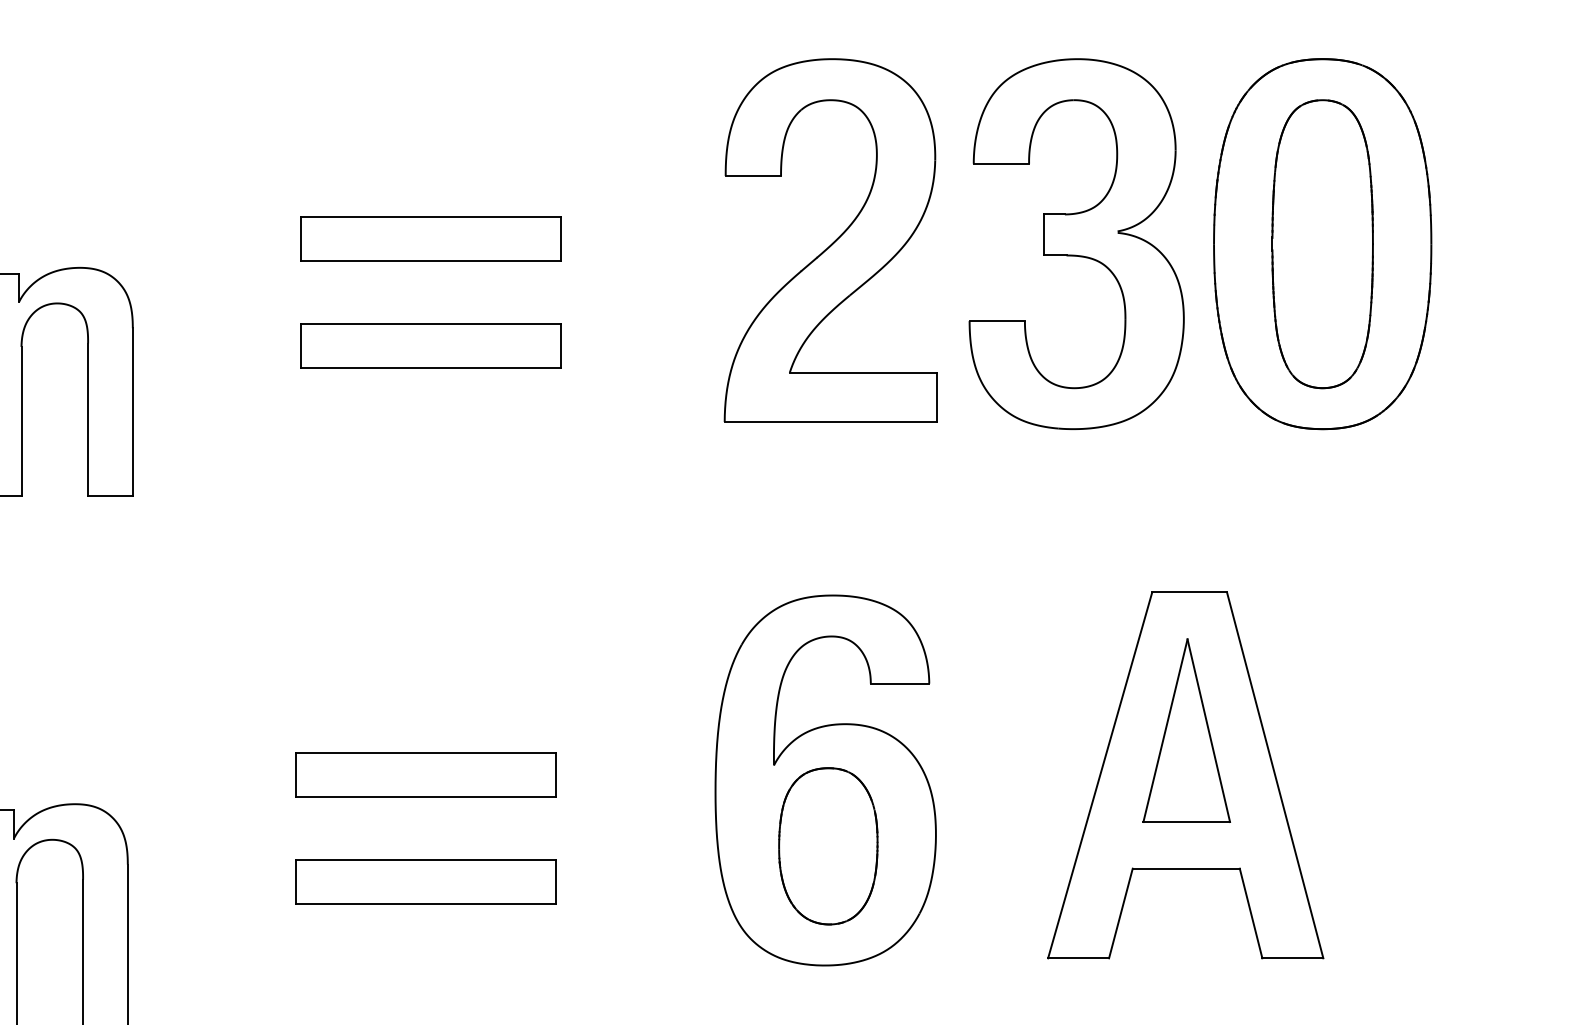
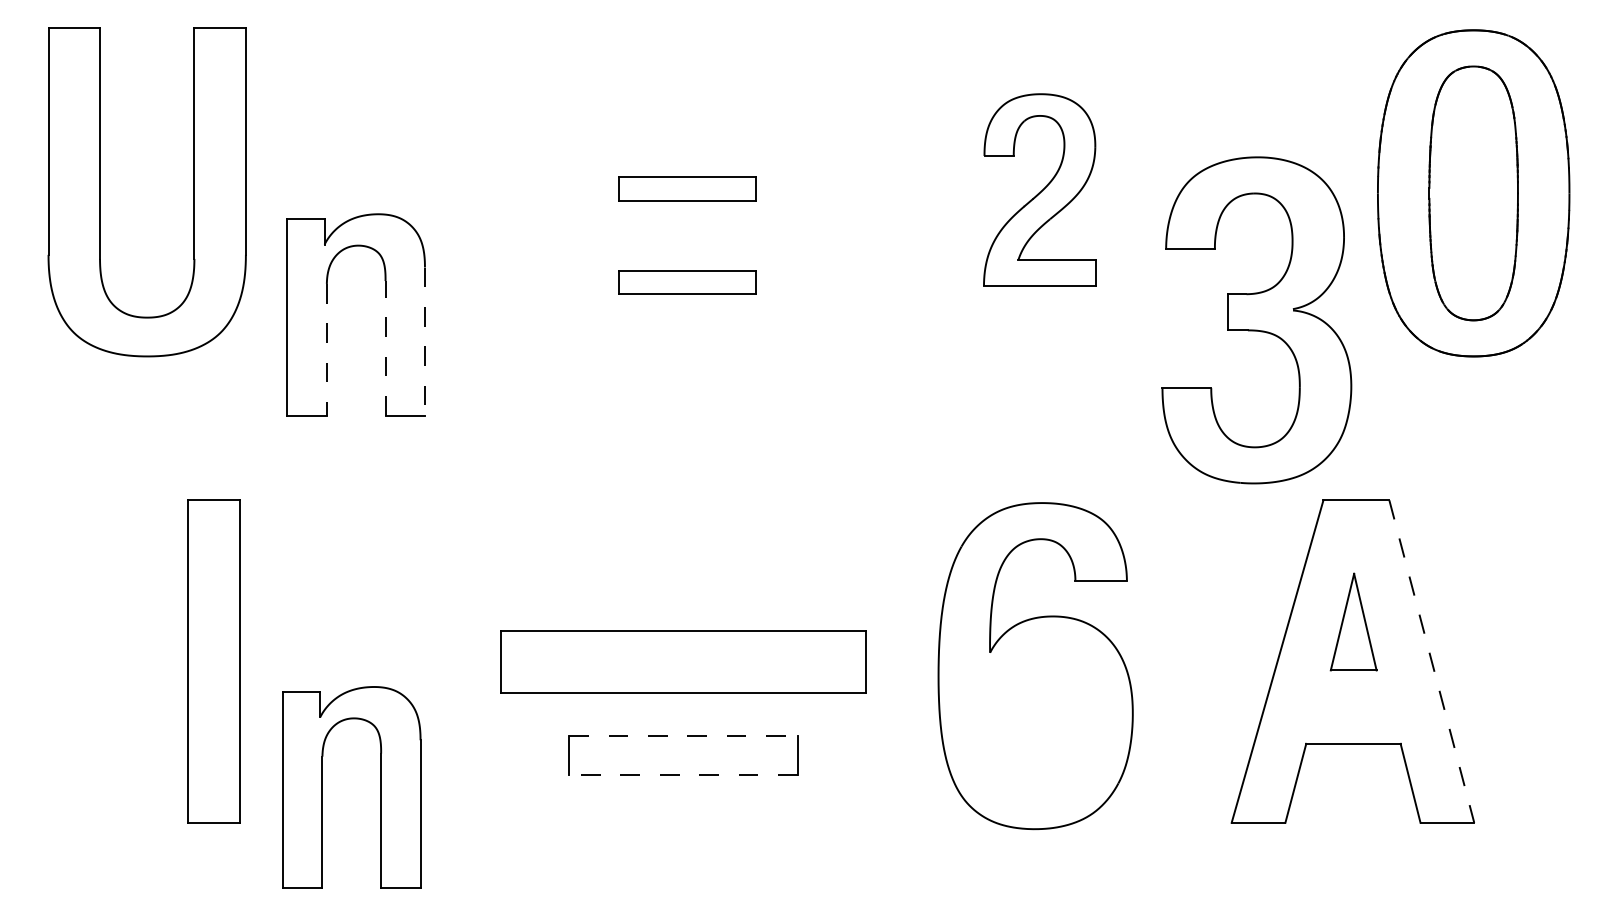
part: (430, 238) -> (687, 188), size x0.6
part: (830, 239) -> (1039, 189), size x0.6
part: (1076, 244) -> (1256, 320), moved
part: (430, 345) -> (687, 282), size x0.6
line: (132, 413) -> (424, 342), solid -> dashed
line: (88, 419) -> (385, 347), solid -> dashed
line: (21, 421) -> (326, 349), solid -> dashed
part: (1186, 729) -> (1353, 621), size x0.6
part: (426, 775) -> (683, 661), size x1.6
line: (1274, 775) -> (1431, 661), solid -> dashed
part: (827, 845) -> (1037, 723), removed
line: (426, 860) -> (683, 736), solid -> dashed
line: (425, 903) -> (682, 774), solid -> dashed

